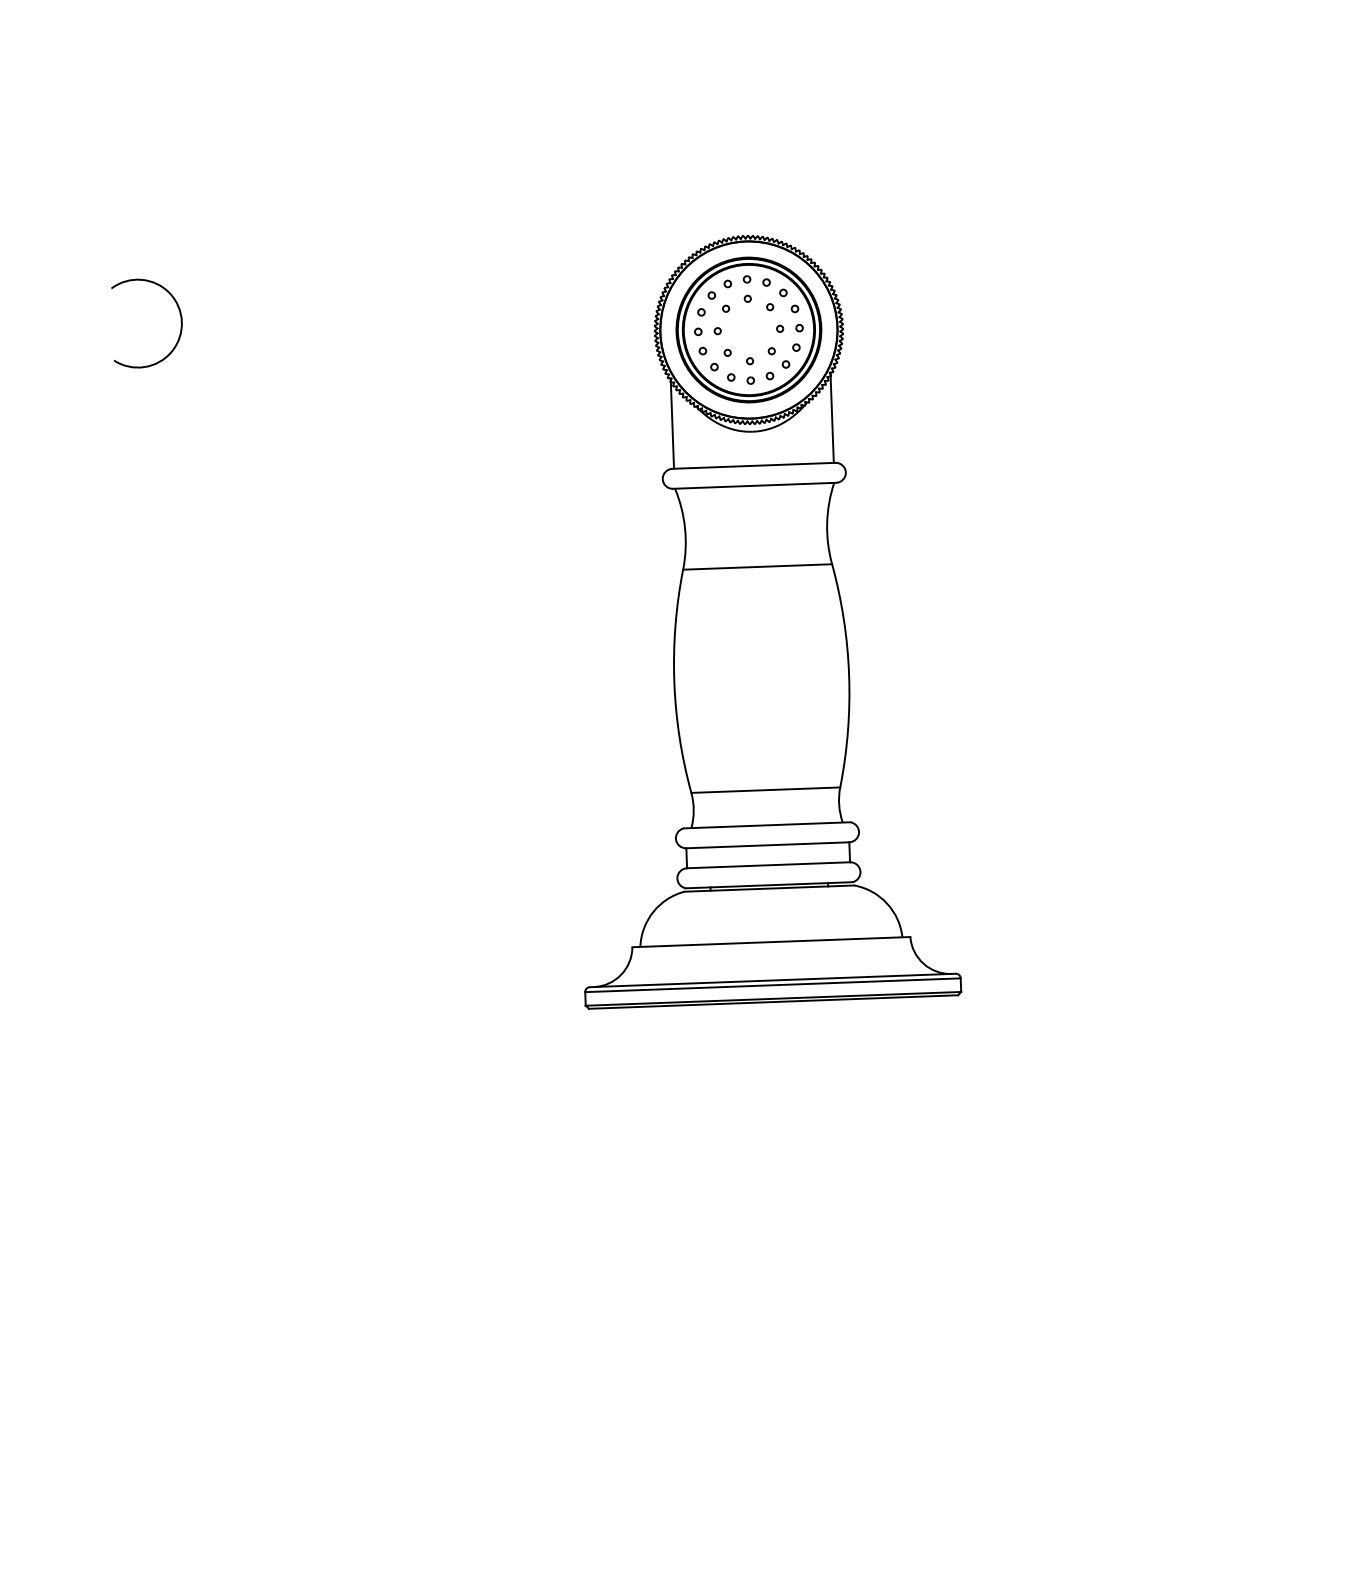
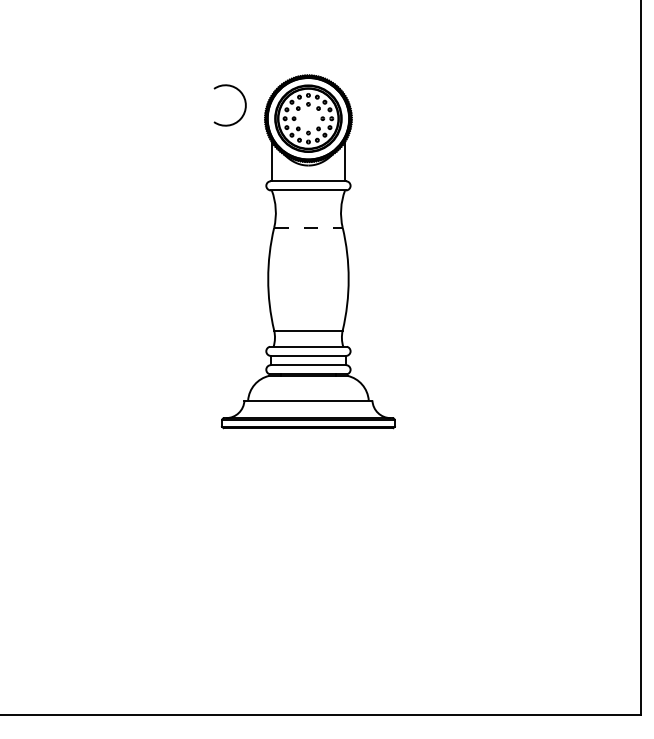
arc: (178, 317) -> (244, 103), moved
line: (757, 566) -> (308, 227), solid -> dashed

